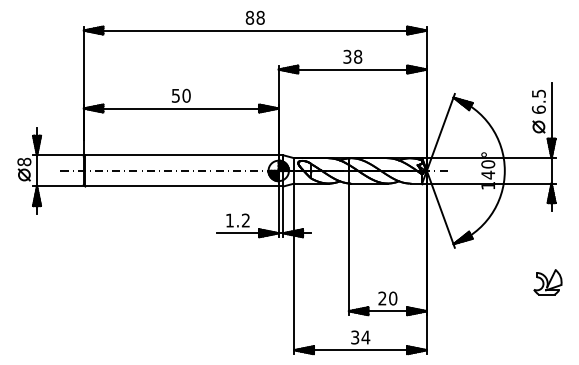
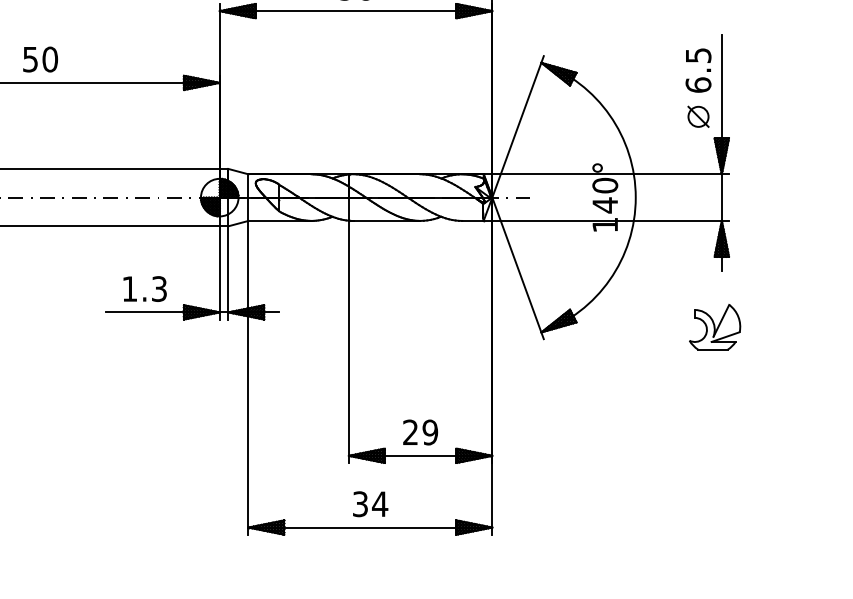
text: (245, 220) -> (158, 288), 1.2 -> 1.3
part: (547, 282) -> (714, 327), moved
text: (393, 298) -> (430, 432), 20 -> 29

